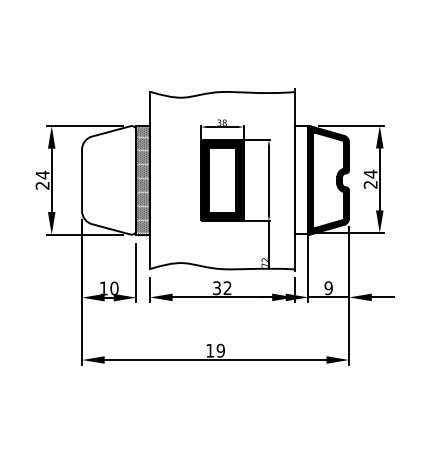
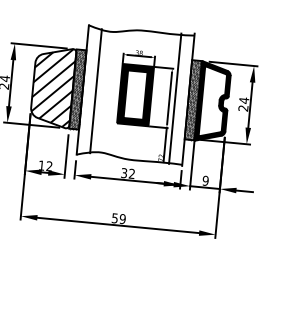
hatch: (109, 179) -> (53, 86), added
hatch: (301, 179) -> (193, 99), added
line: (168, 180) -> (96, 91), added
line: (276, 180) -> (175, 98), added
text: (114, 288) -> (49, 166), 10 -> 12
text: (210, 350) -> (115, 218), 19 -> 59

